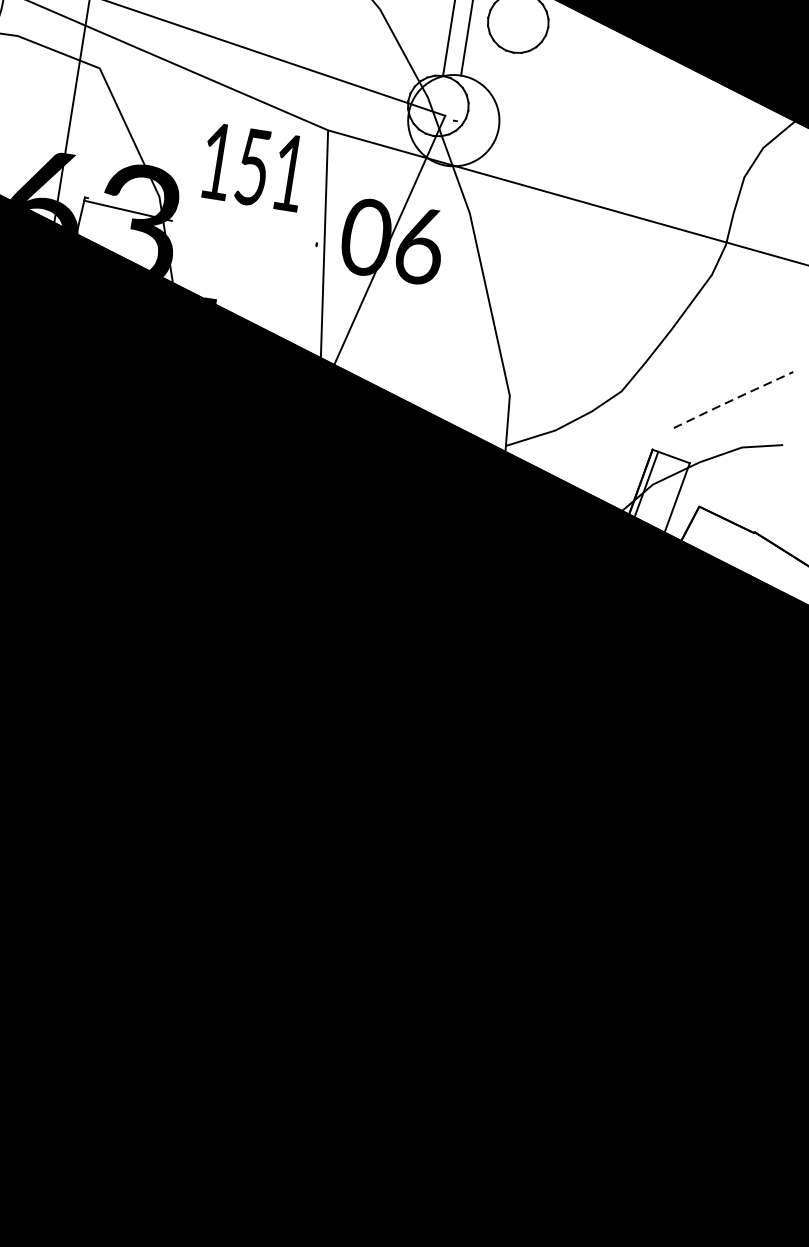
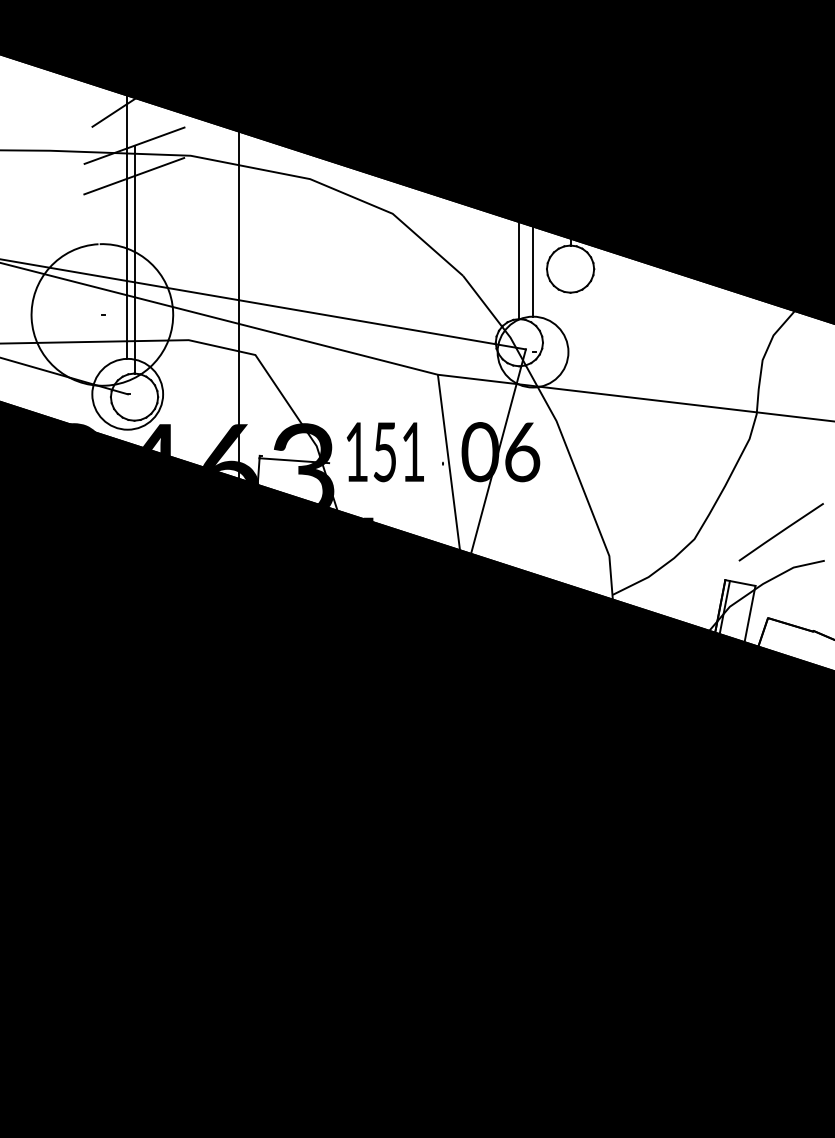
text: (252, 167) -> (384, 452), moved
line: (733, 399) -> (781, 531), dashed -> solid

